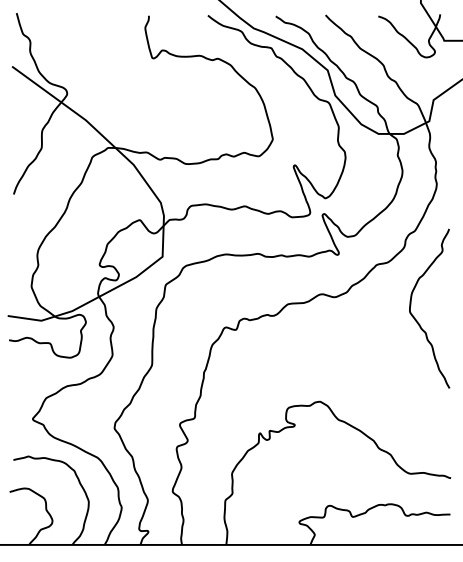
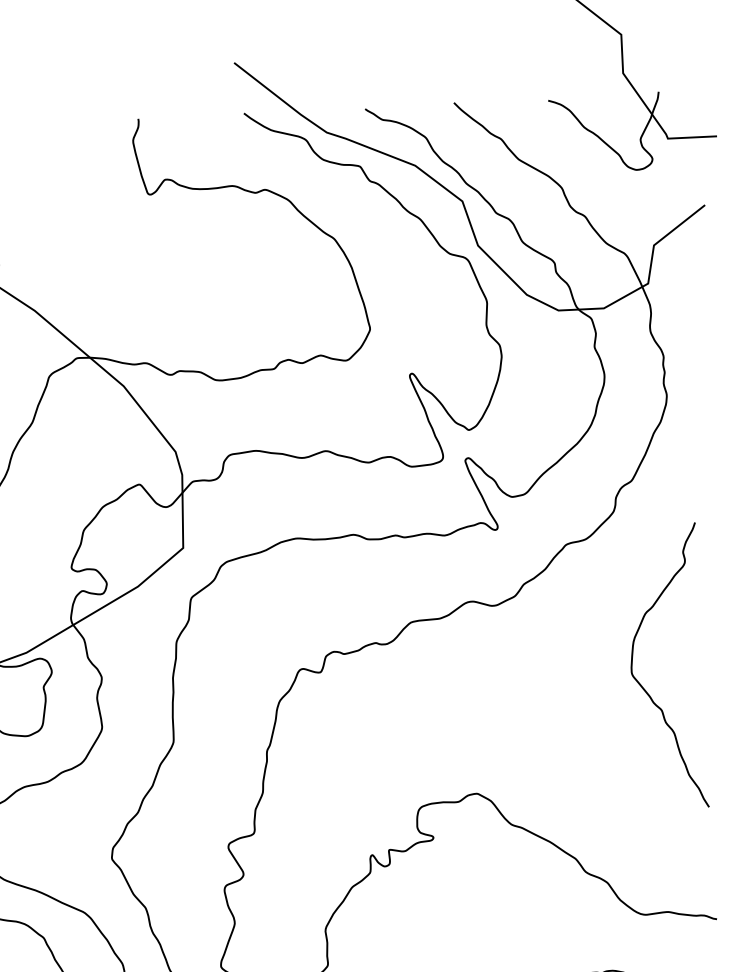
curve: (417, 320) -> (646, 688), moved

